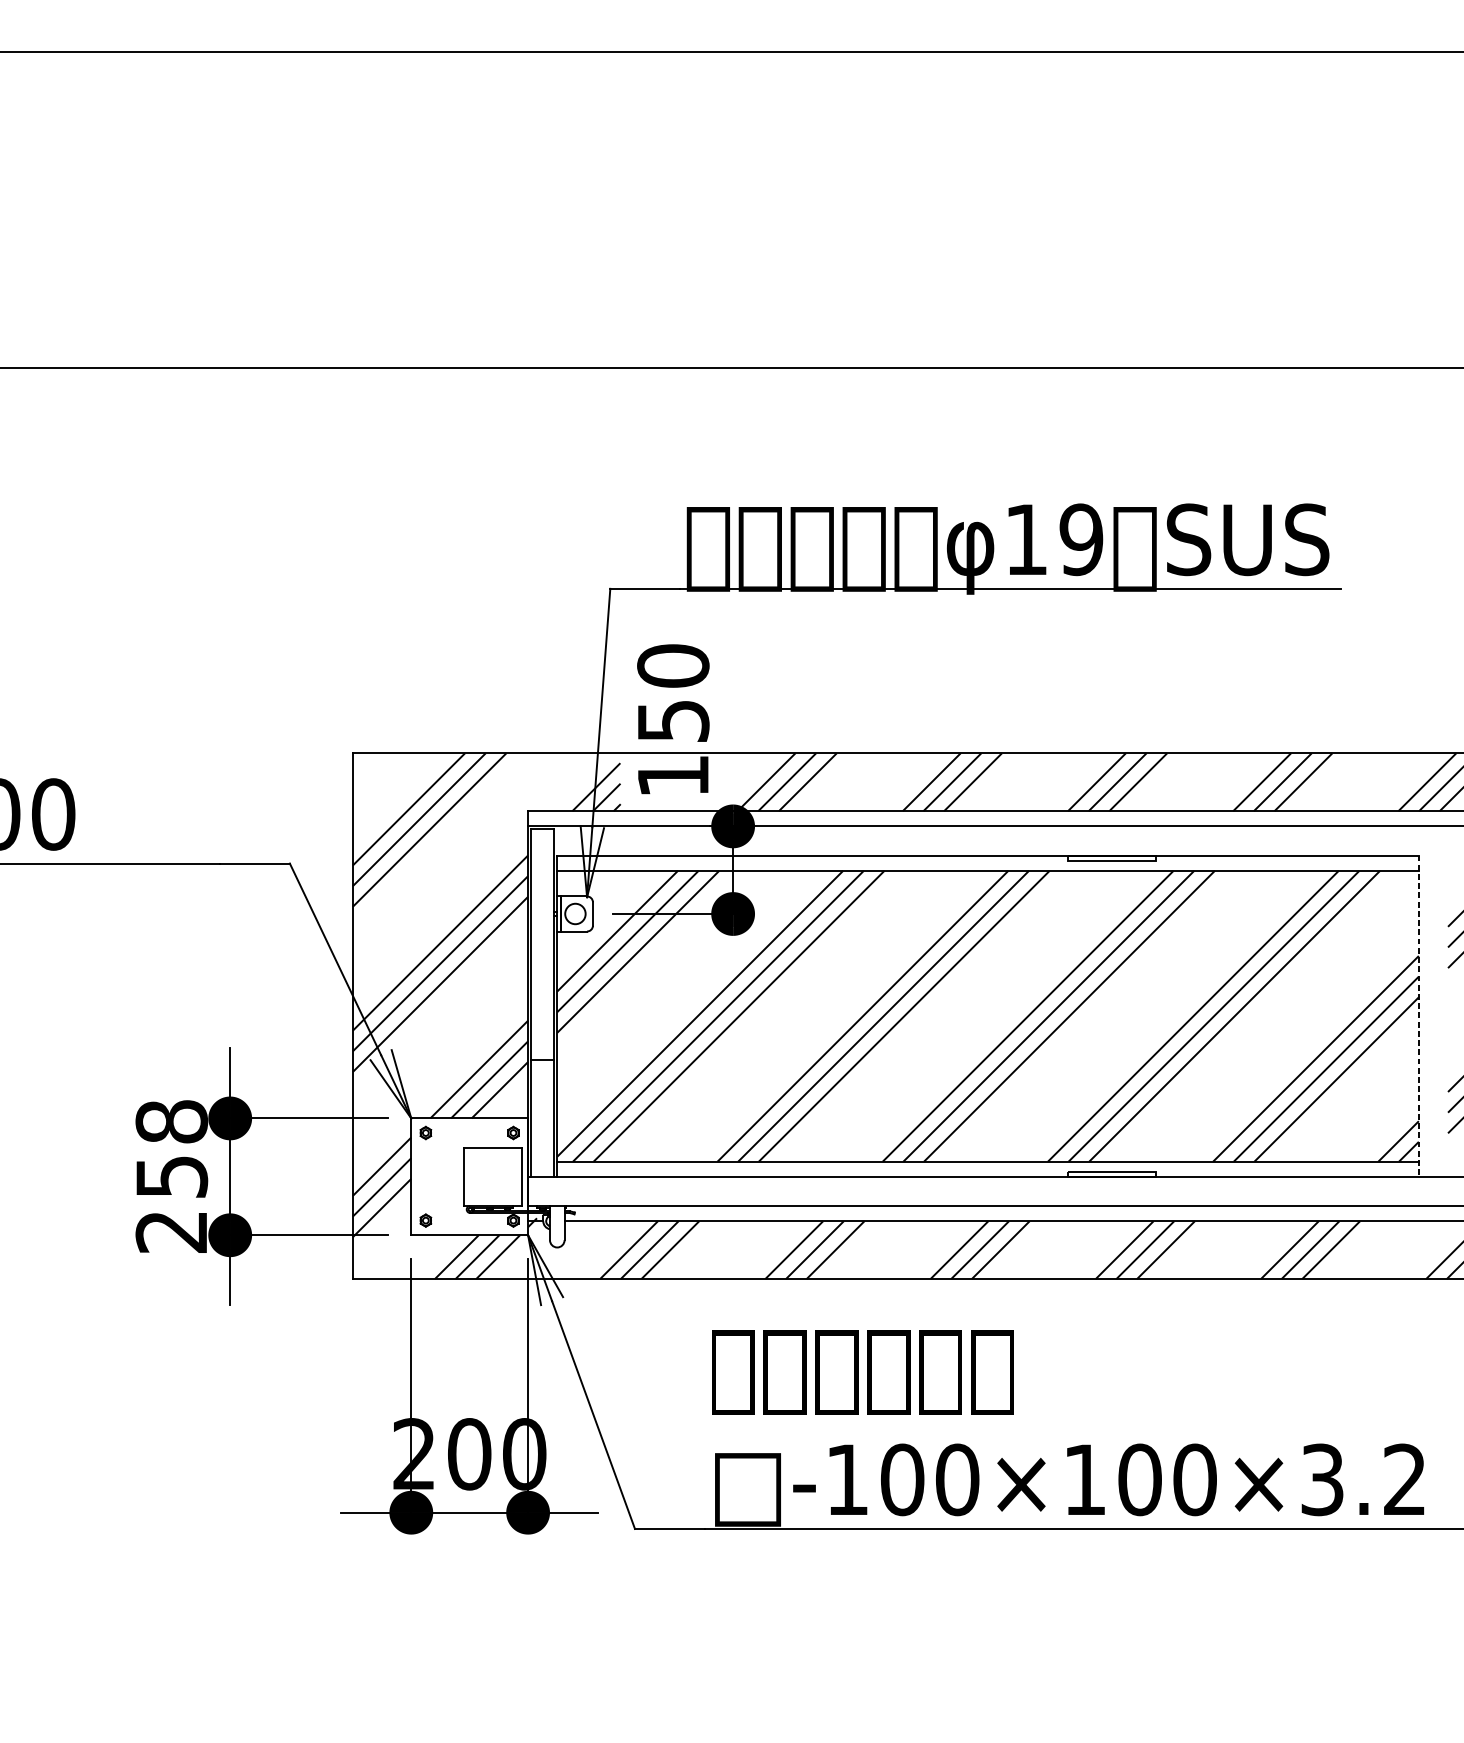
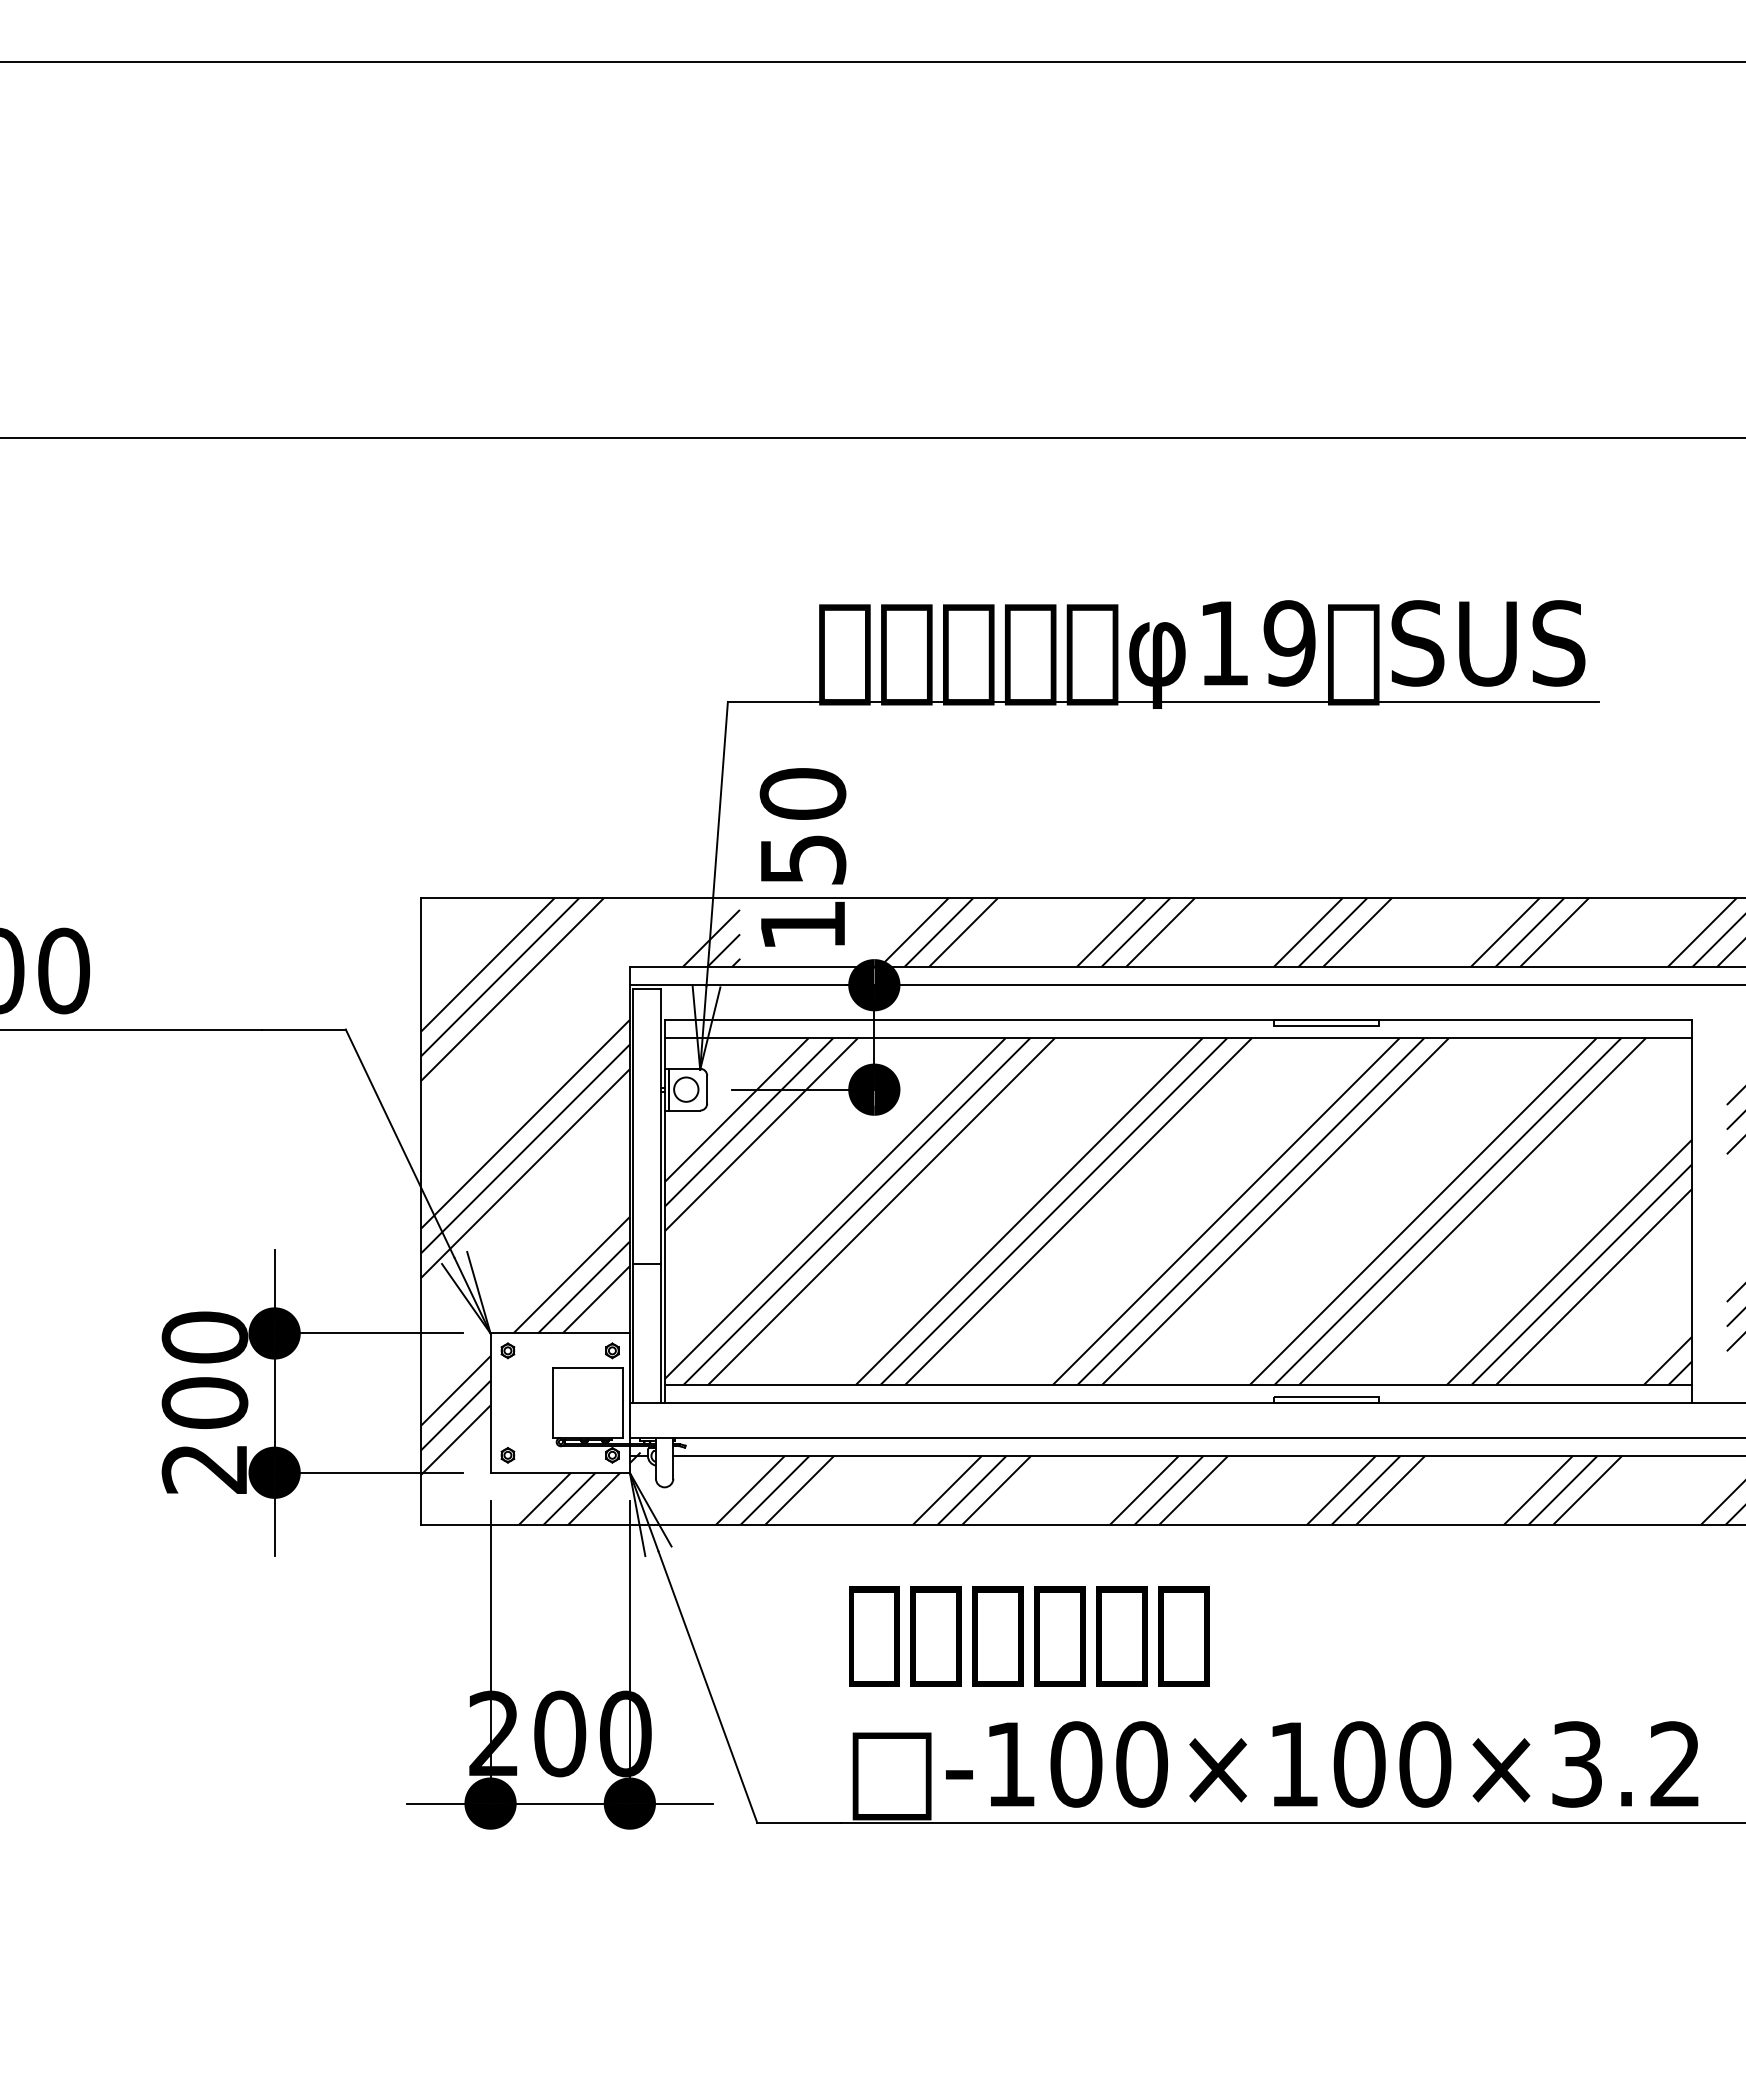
line: (1419, 1016) -> (1692, 1211), dashed -> solid
text: (171, 1148) -> (204, 1369), 258 -> 200

